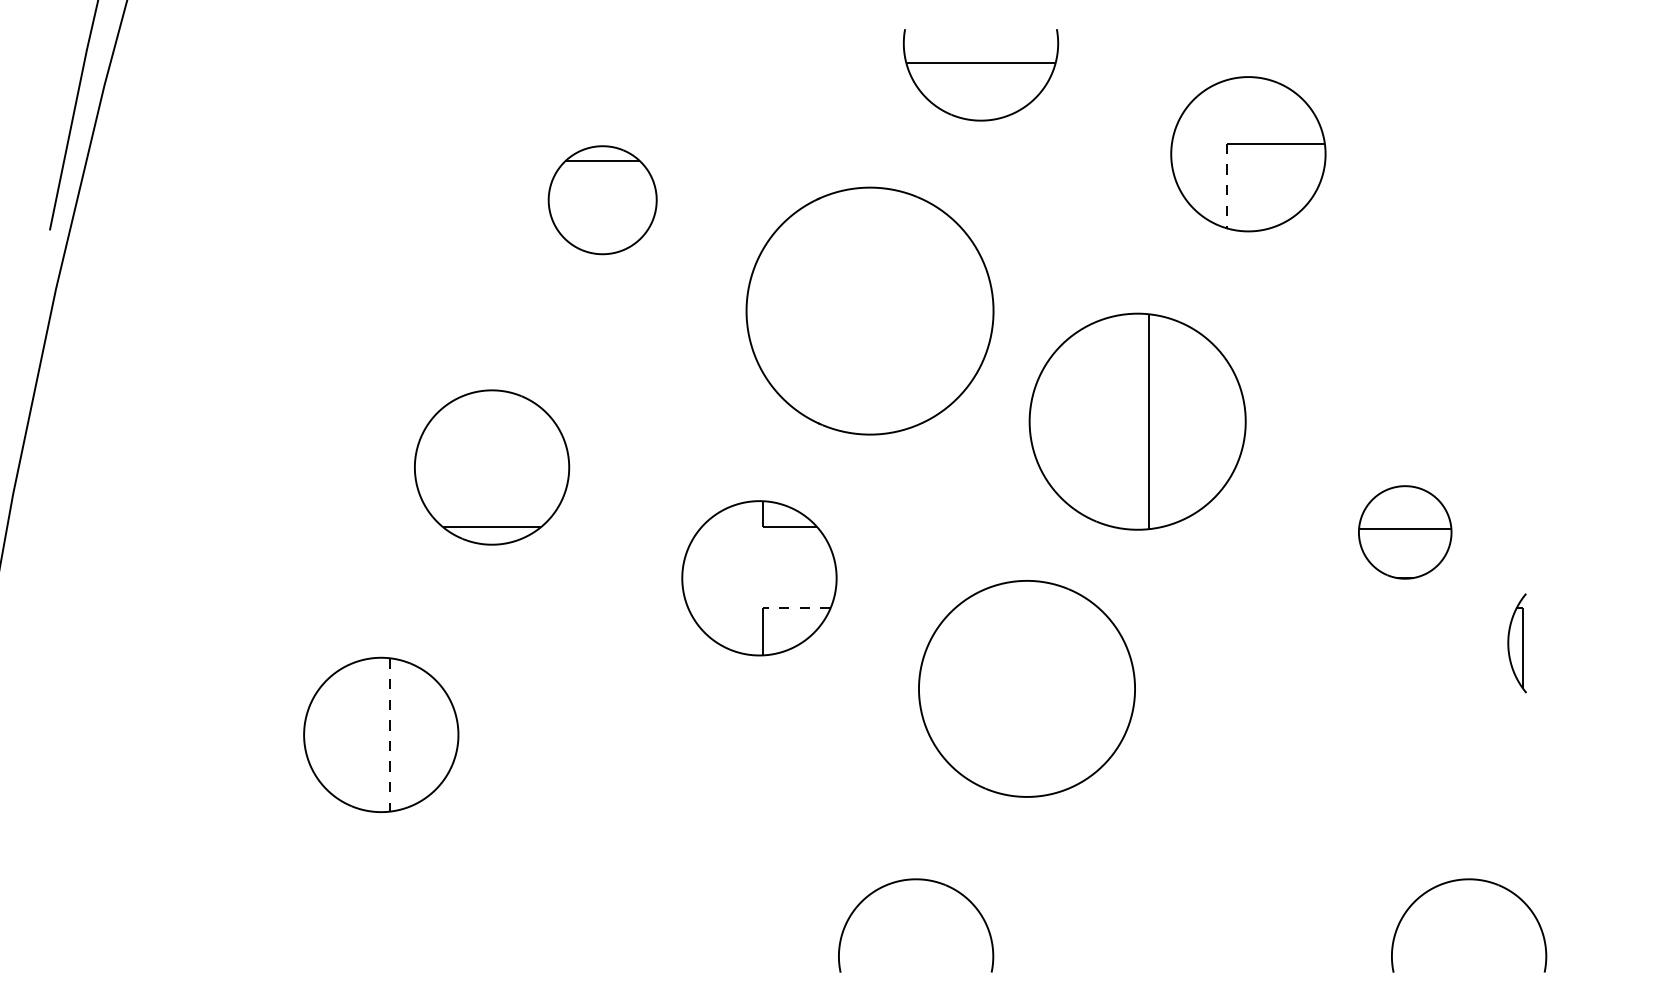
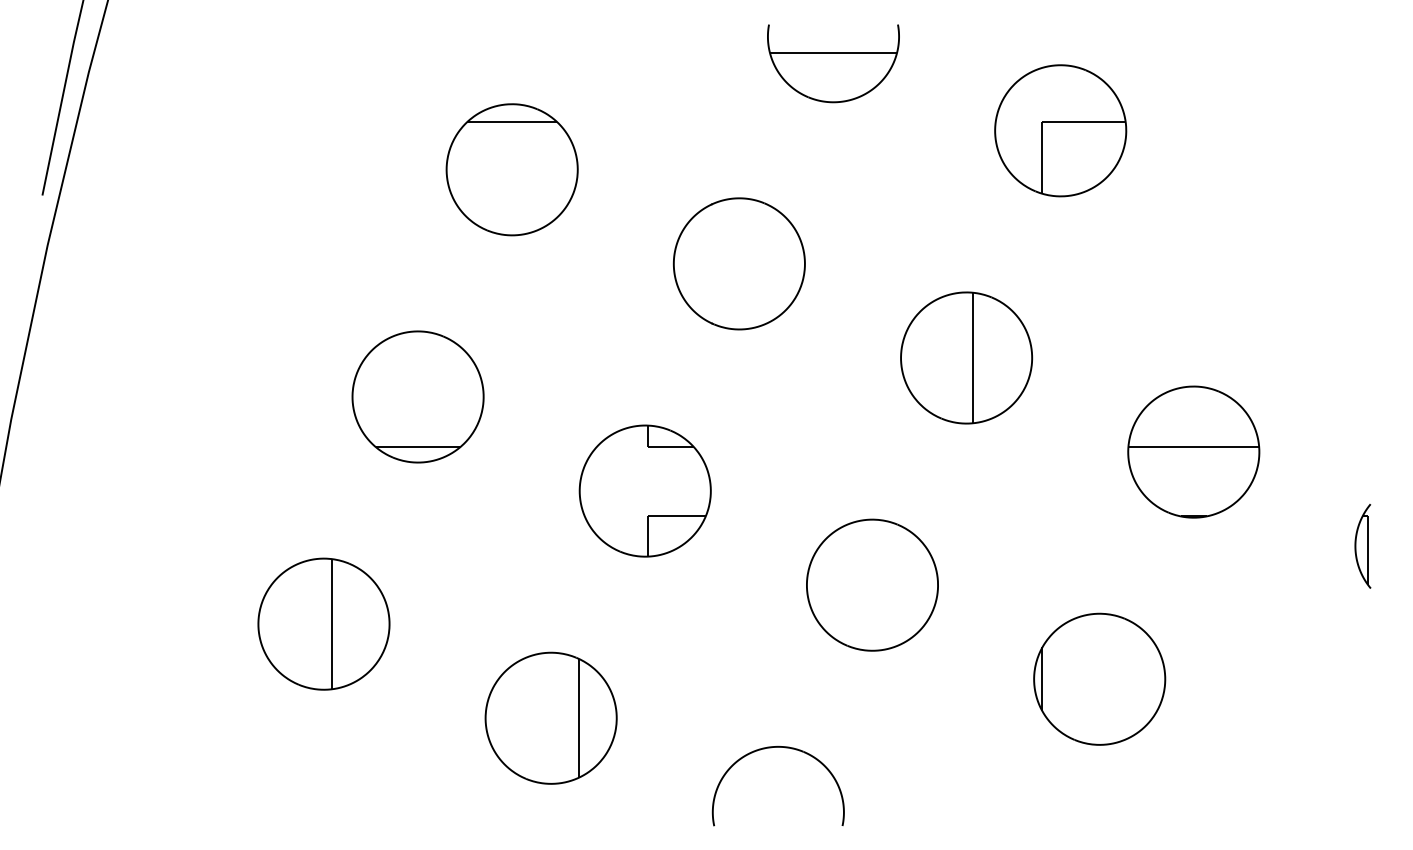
line: (1226, 186) -> (1042, 158), dashed -> solid
part: (602, 200) -> (511, 170), size x1.43
part: (870, 310) -> (739, 263), size x0.62
part: (1137, 421) -> (966, 357), size x0.71
part: (1405, 532) -> (1194, 452), size x1.67
line: (796, 608) -> (676, 516), dashed -> solid
part: (1516, 643) -> (1362, 546), moved
part: (1026, 689) -> (872, 585), size x0.71
line: (390, 734) -> (331, 623), dashed -> solid
part: (1294, 799) -> (1099, 679), added
part: (648, 845) -> (551, 718), added
part: (1469, 880) -> (1248, 747), removed

